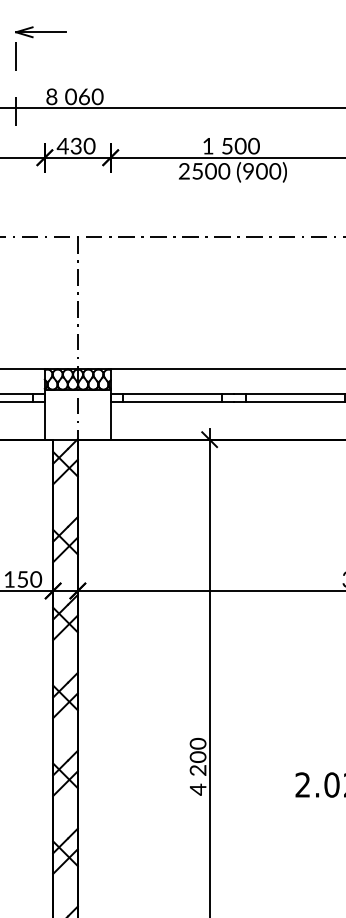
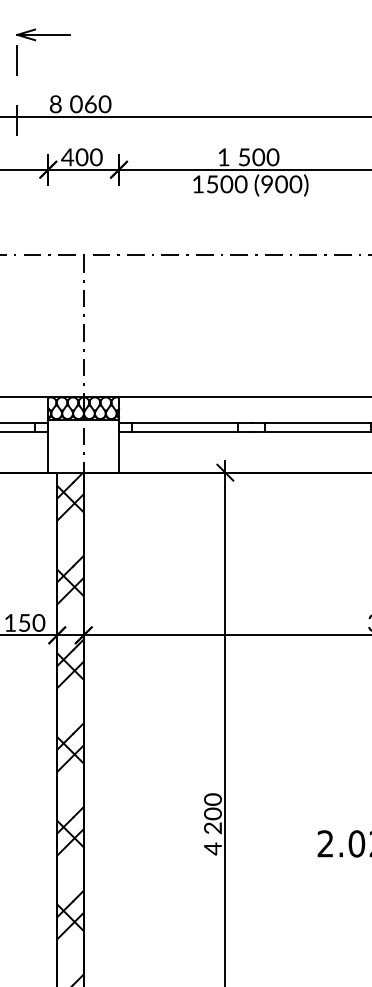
text: (75, 146) -> (81, 157), 430 -> 400
text: (183, 171) -> (197, 184), 2500 -> 1500

